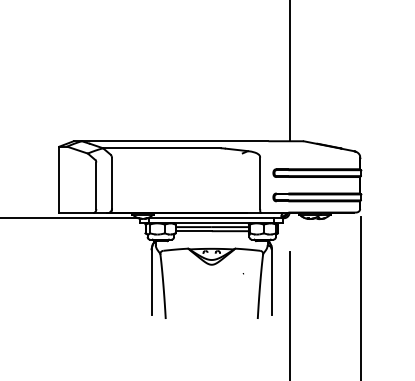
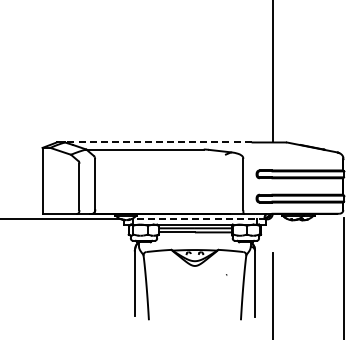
line: (174, 141) -> (157, 142), solid -> dashed
line: (215, 218) -> (198, 219), solid -> dashed

